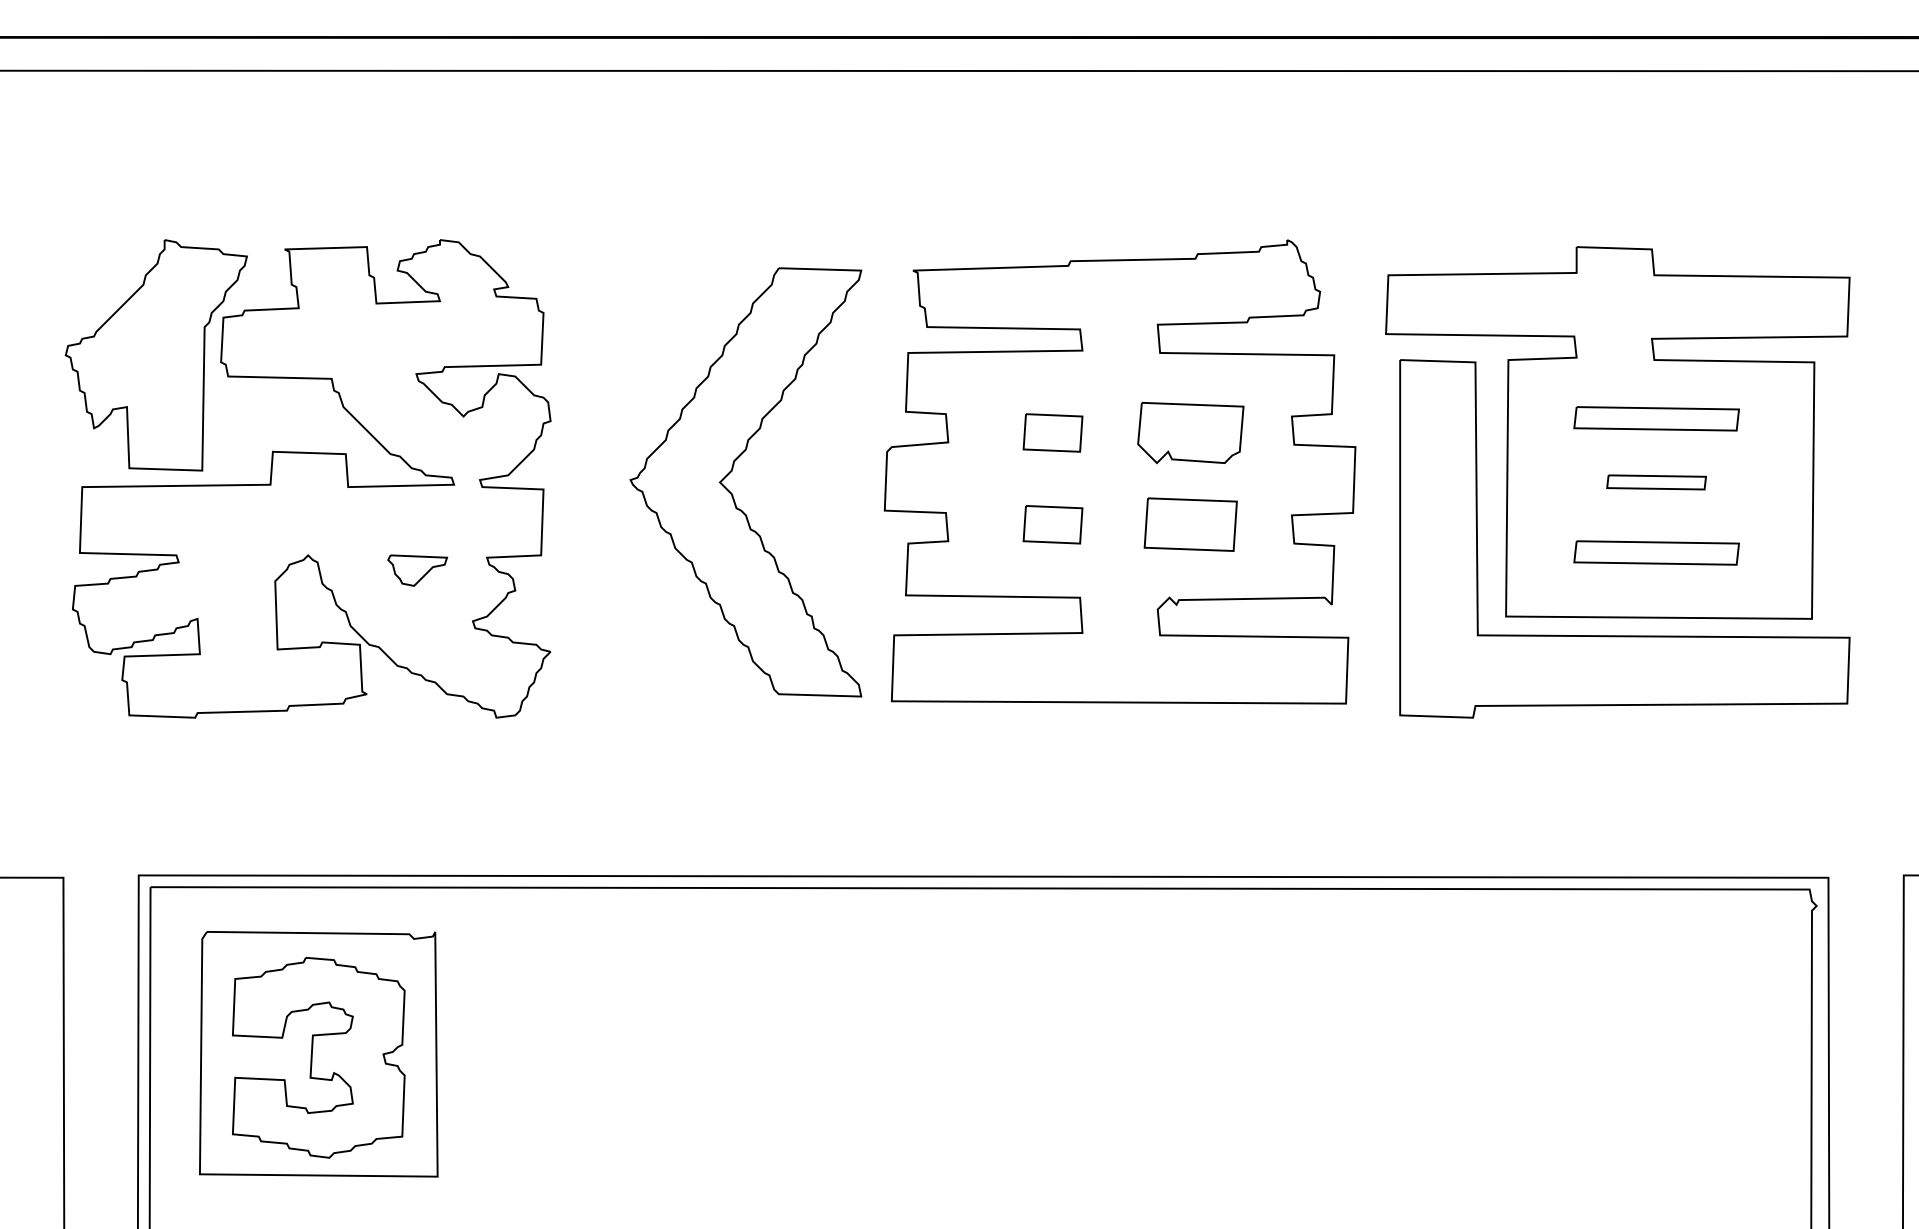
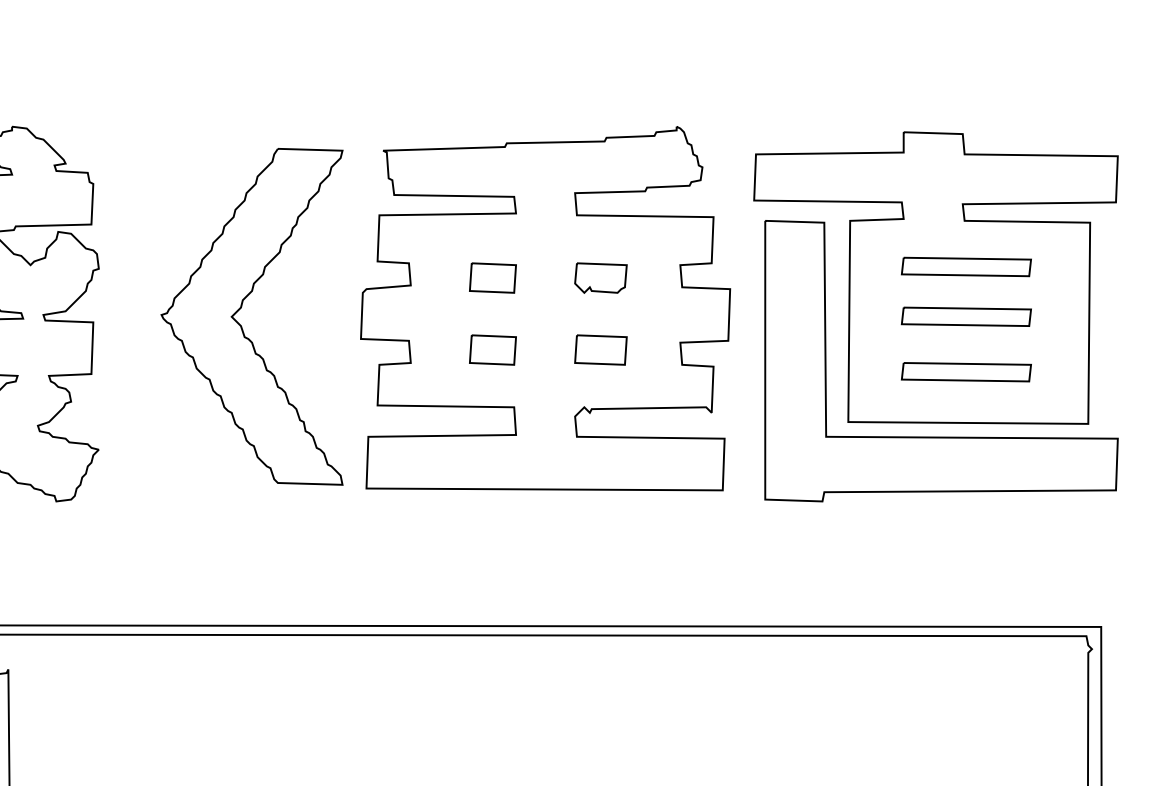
part: (1190, 432) -> (600, 277), size x0.62
part: (1656, 482) -> (966, 316), size x1.67
part: (1190, 524) -> (600, 349), size x0.71

